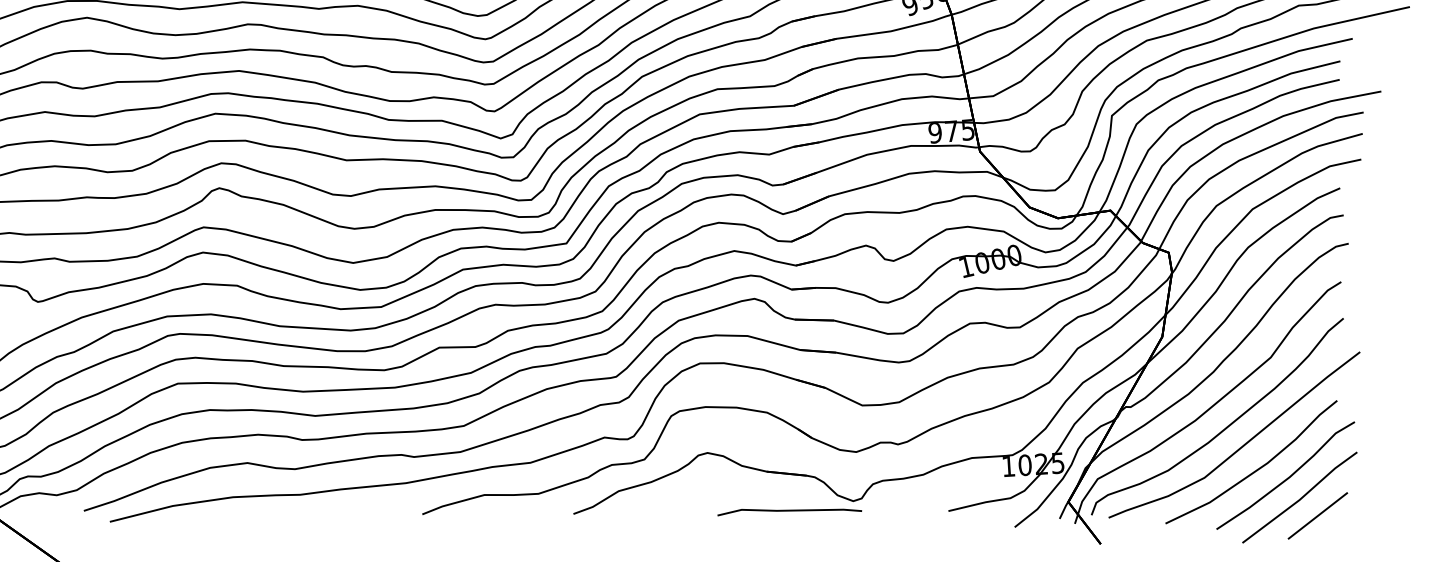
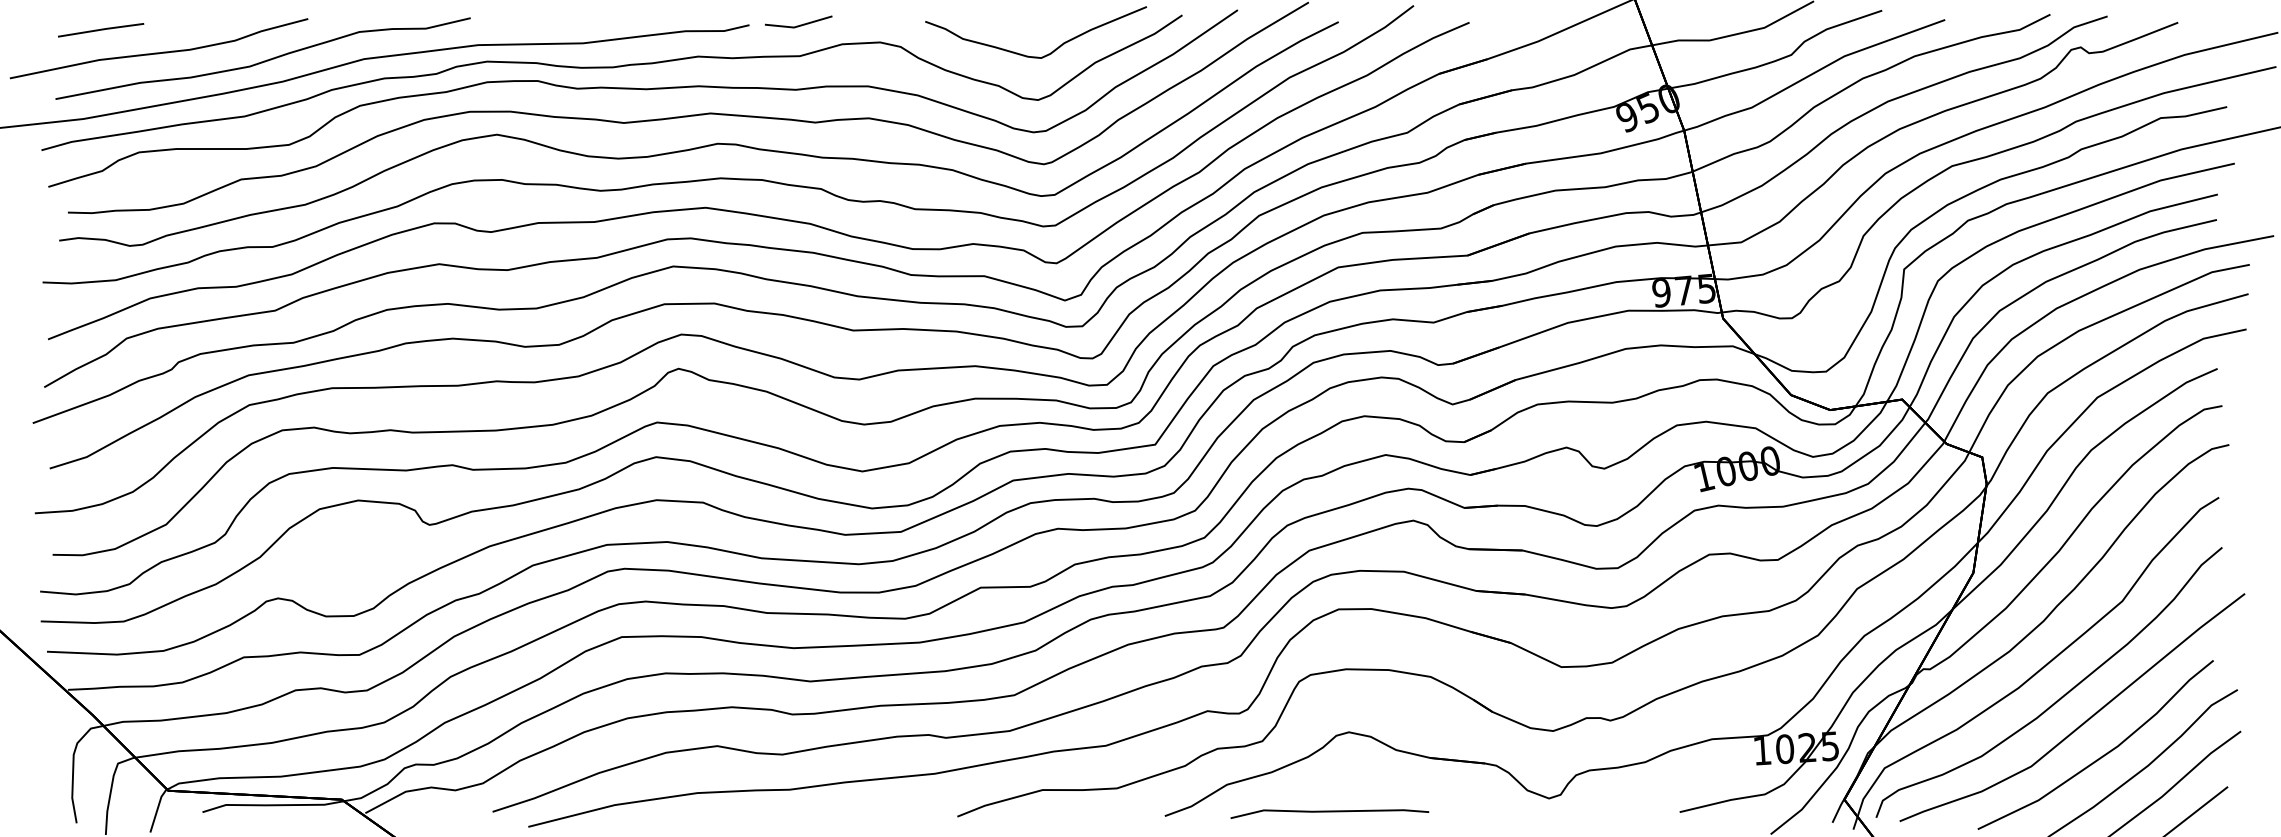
part: (789, 512) -> (1329, 813), moved

